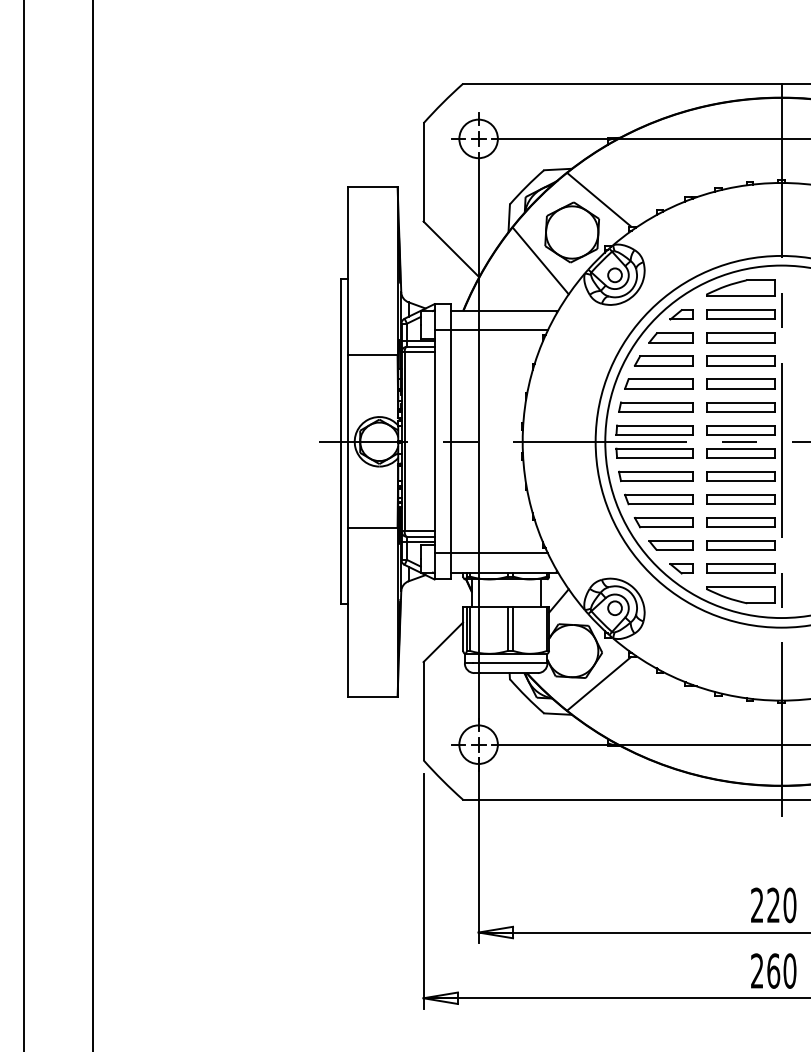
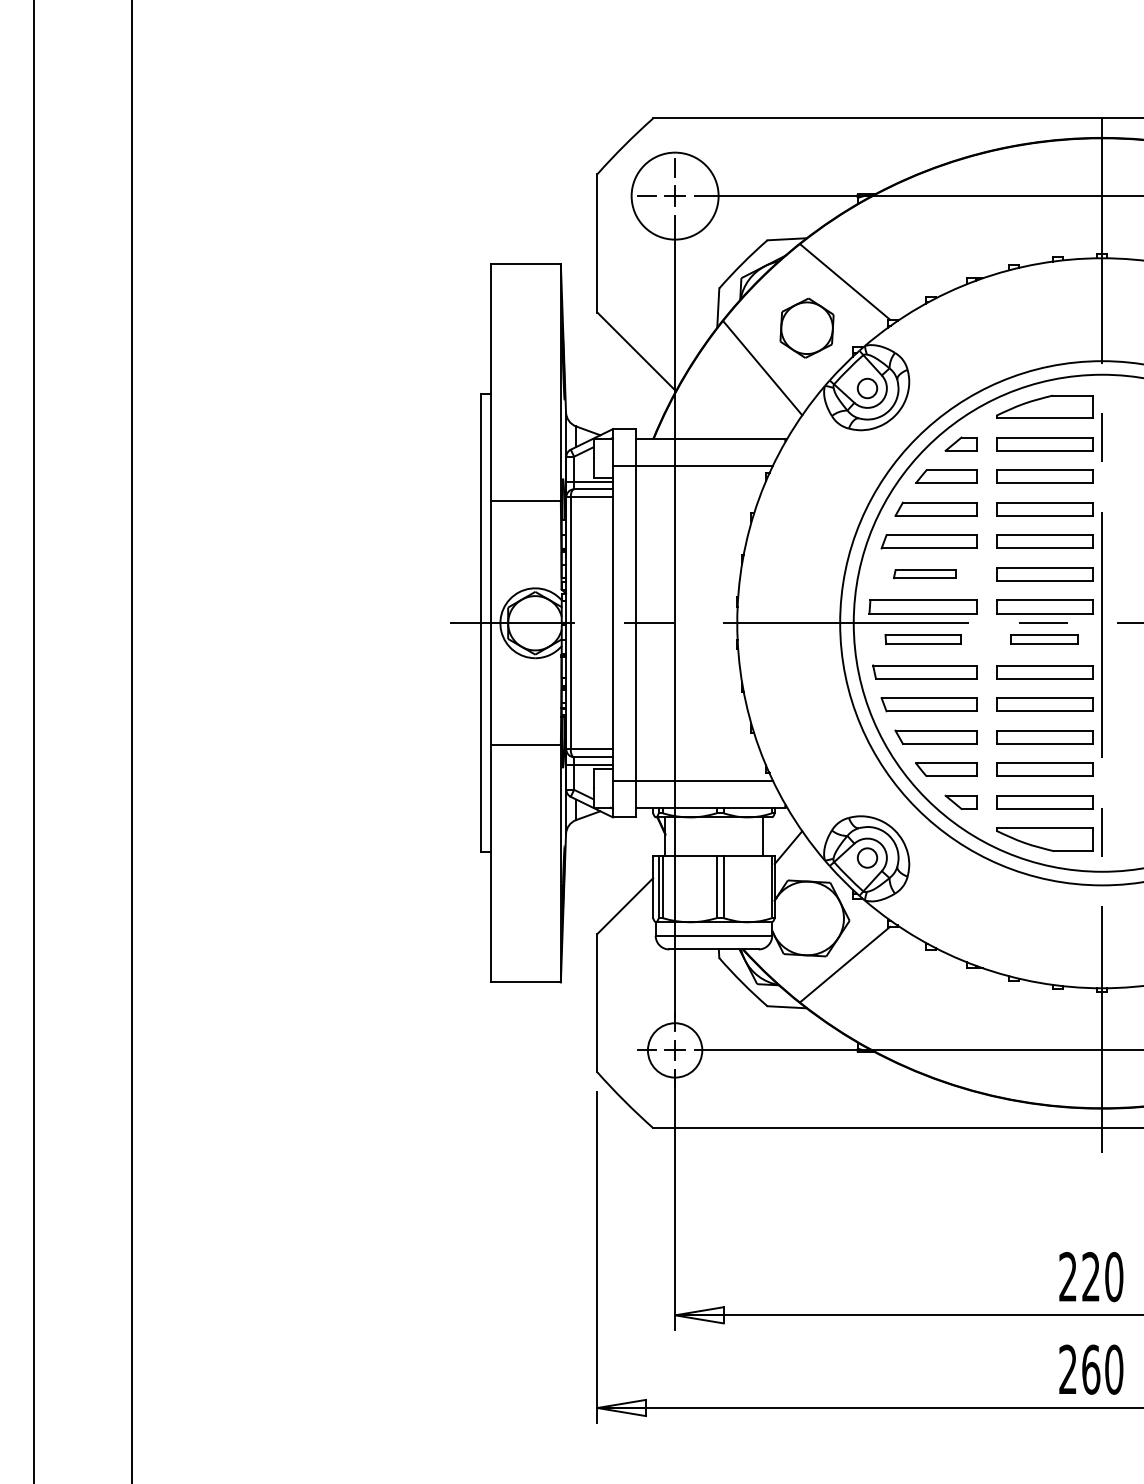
circle: (478, 138) -> (674, 195), size x1.6
part: (571, 232) -> (806, 328), size x0.7
part: (655, 406) -> (924, 573), size x0.6
part: (654, 453) -> (922, 639), size x0.7
part: (740, 453) -> (1044, 639), size x0.7

